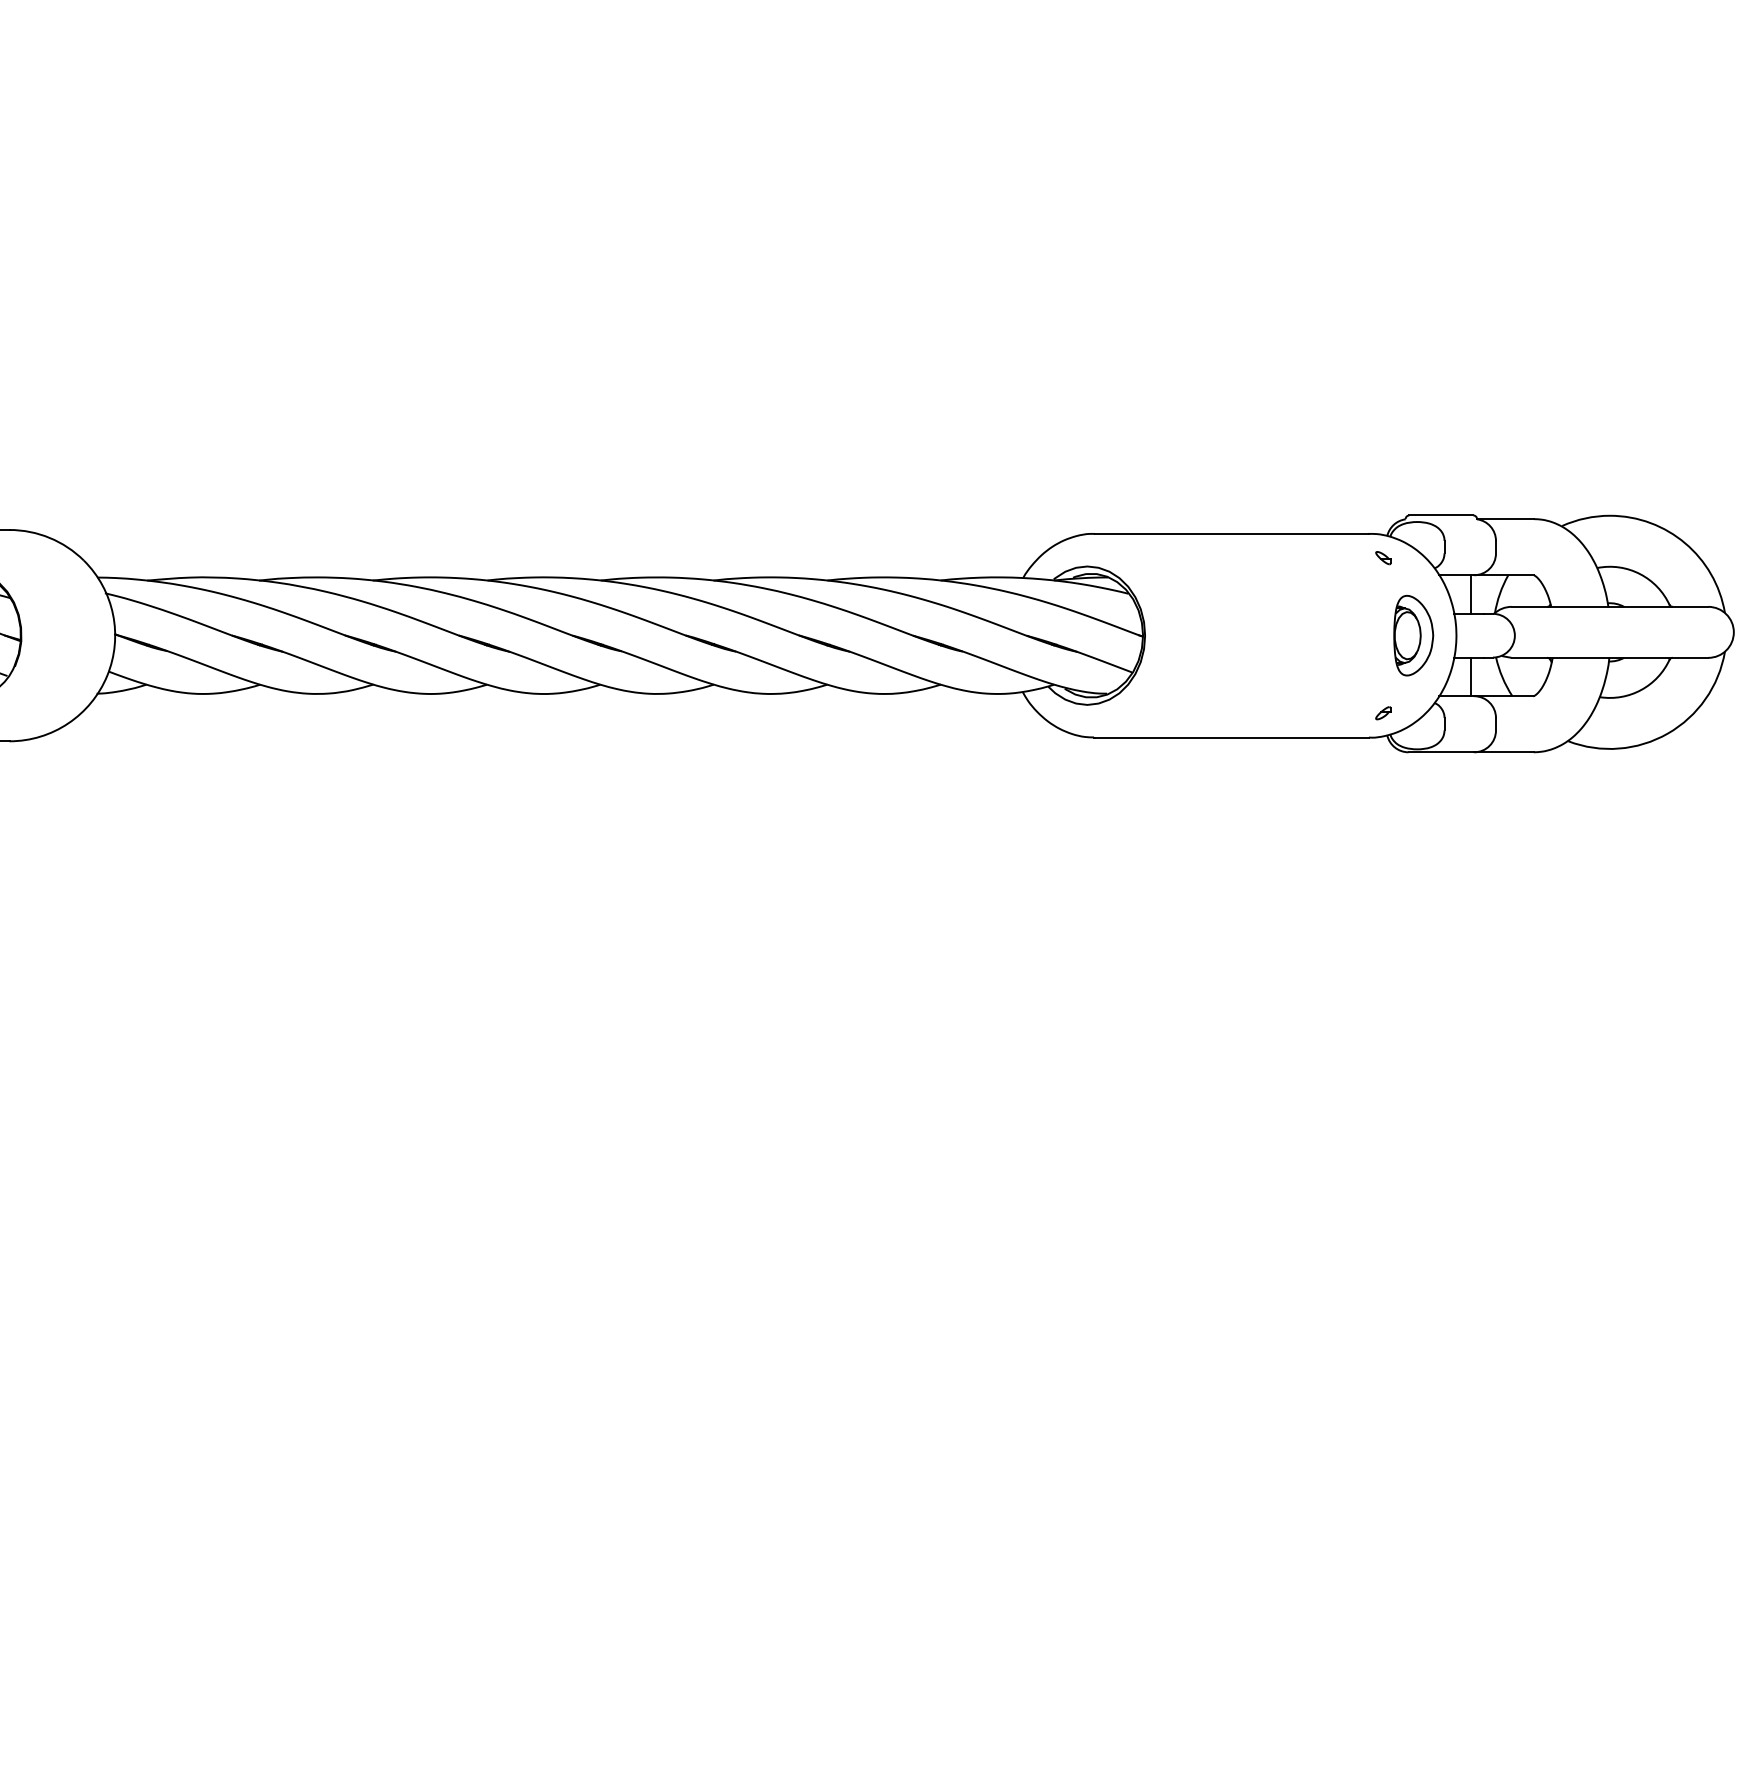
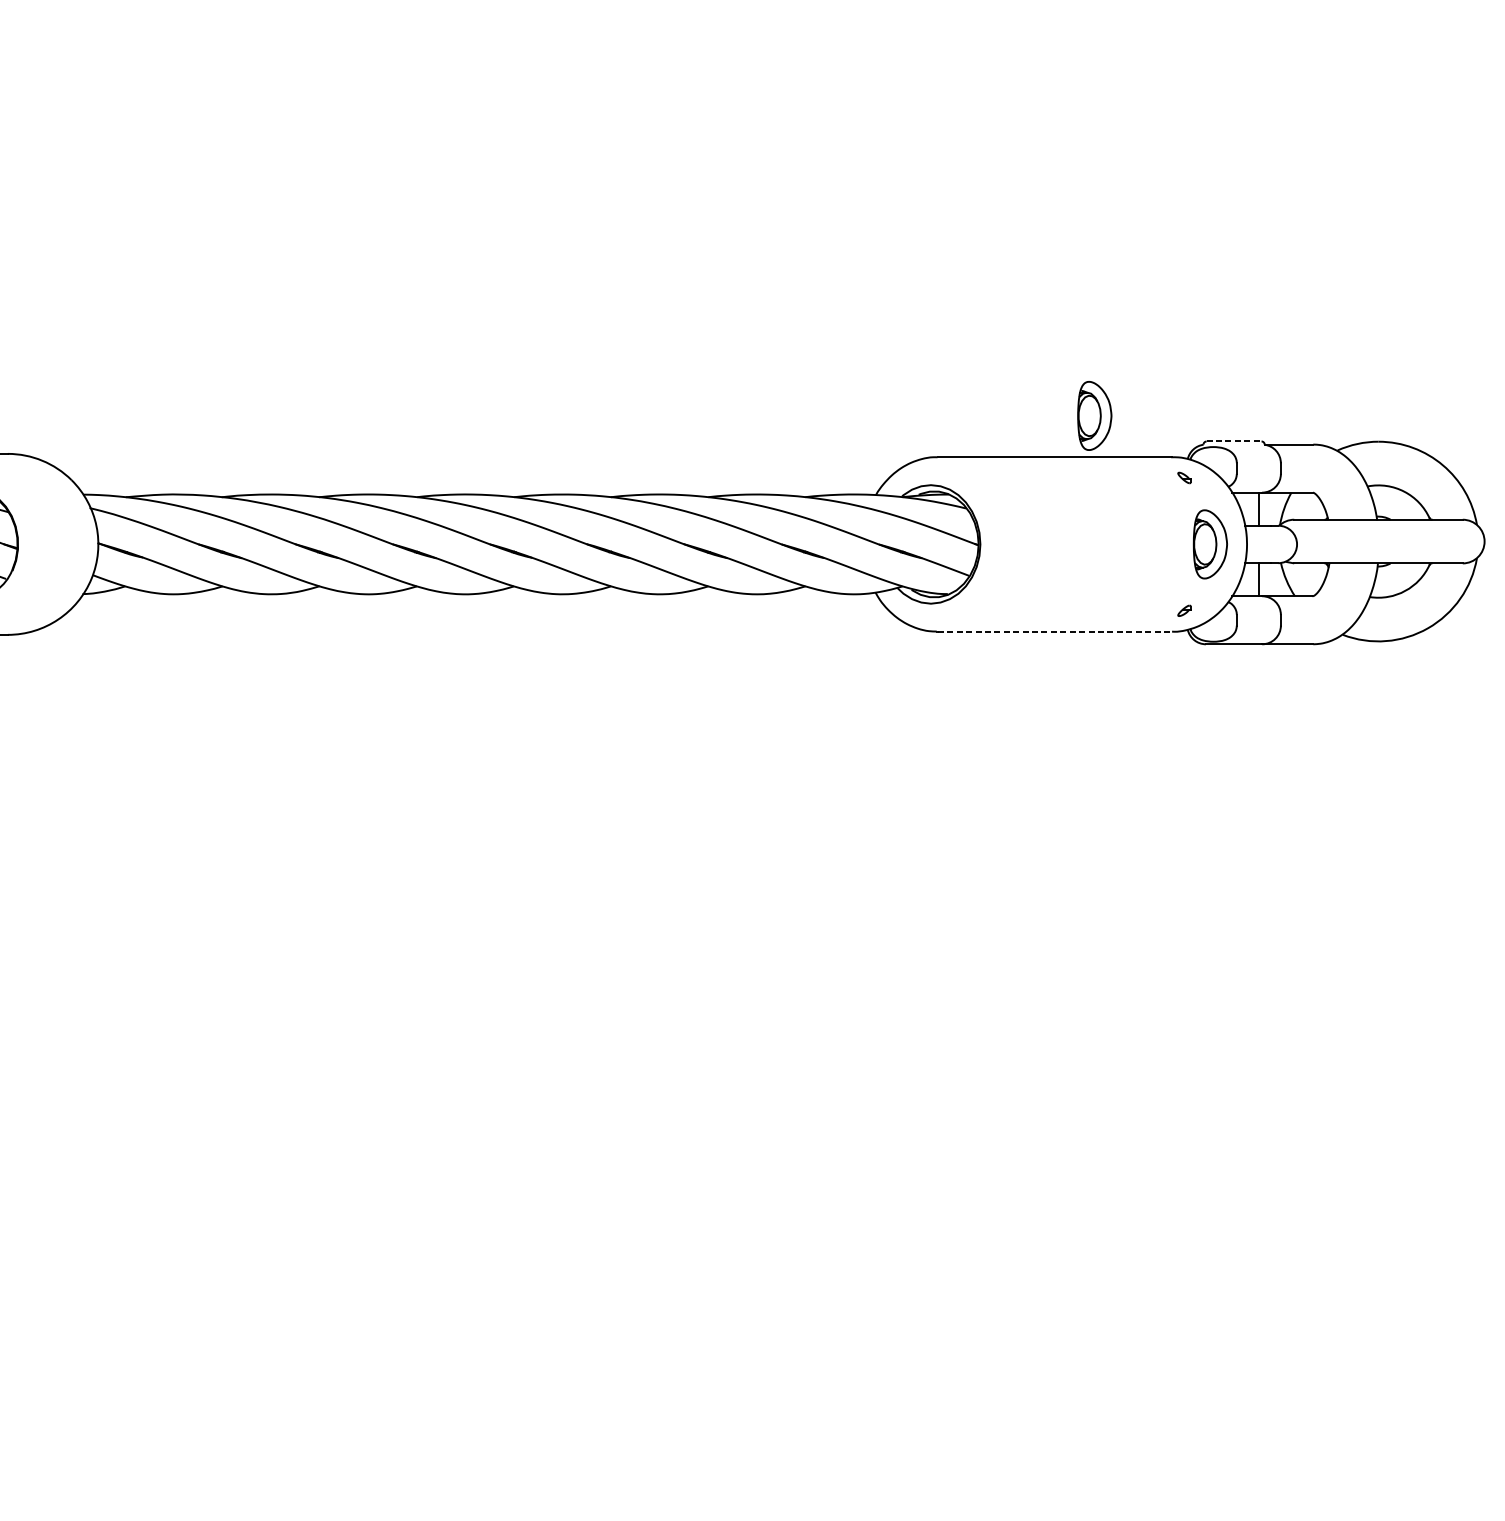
part: (1278, 485) -> (1094, 415), added
line: (1441, 515) -> (1234, 441), solid -> dashed
line: (1232, 737) -> (1055, 631), solid -> dashed

